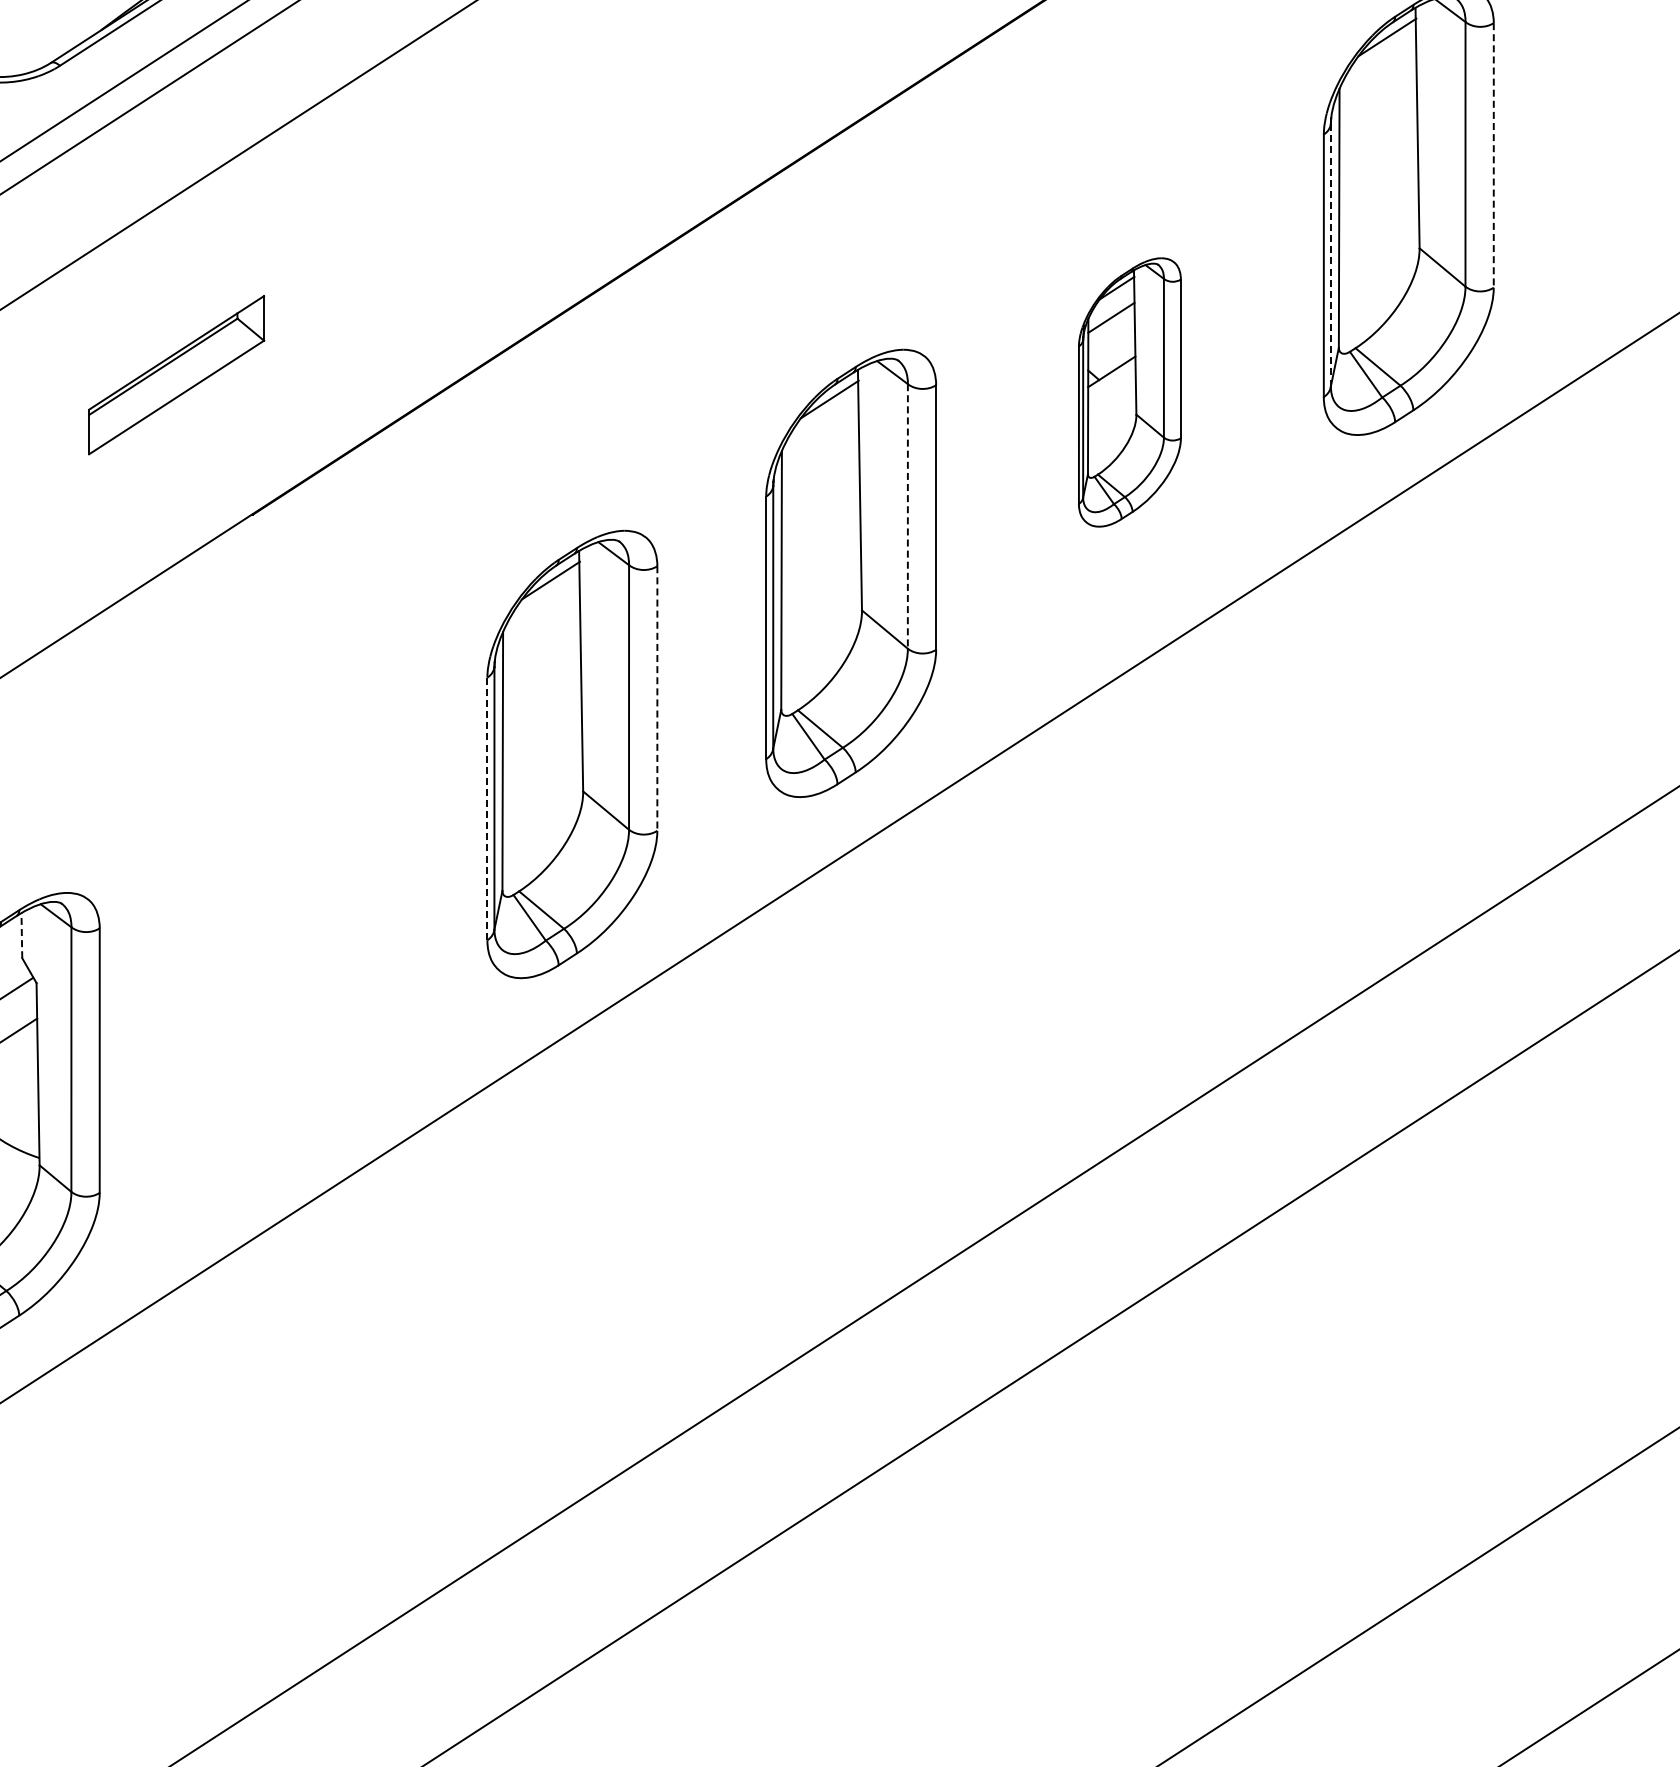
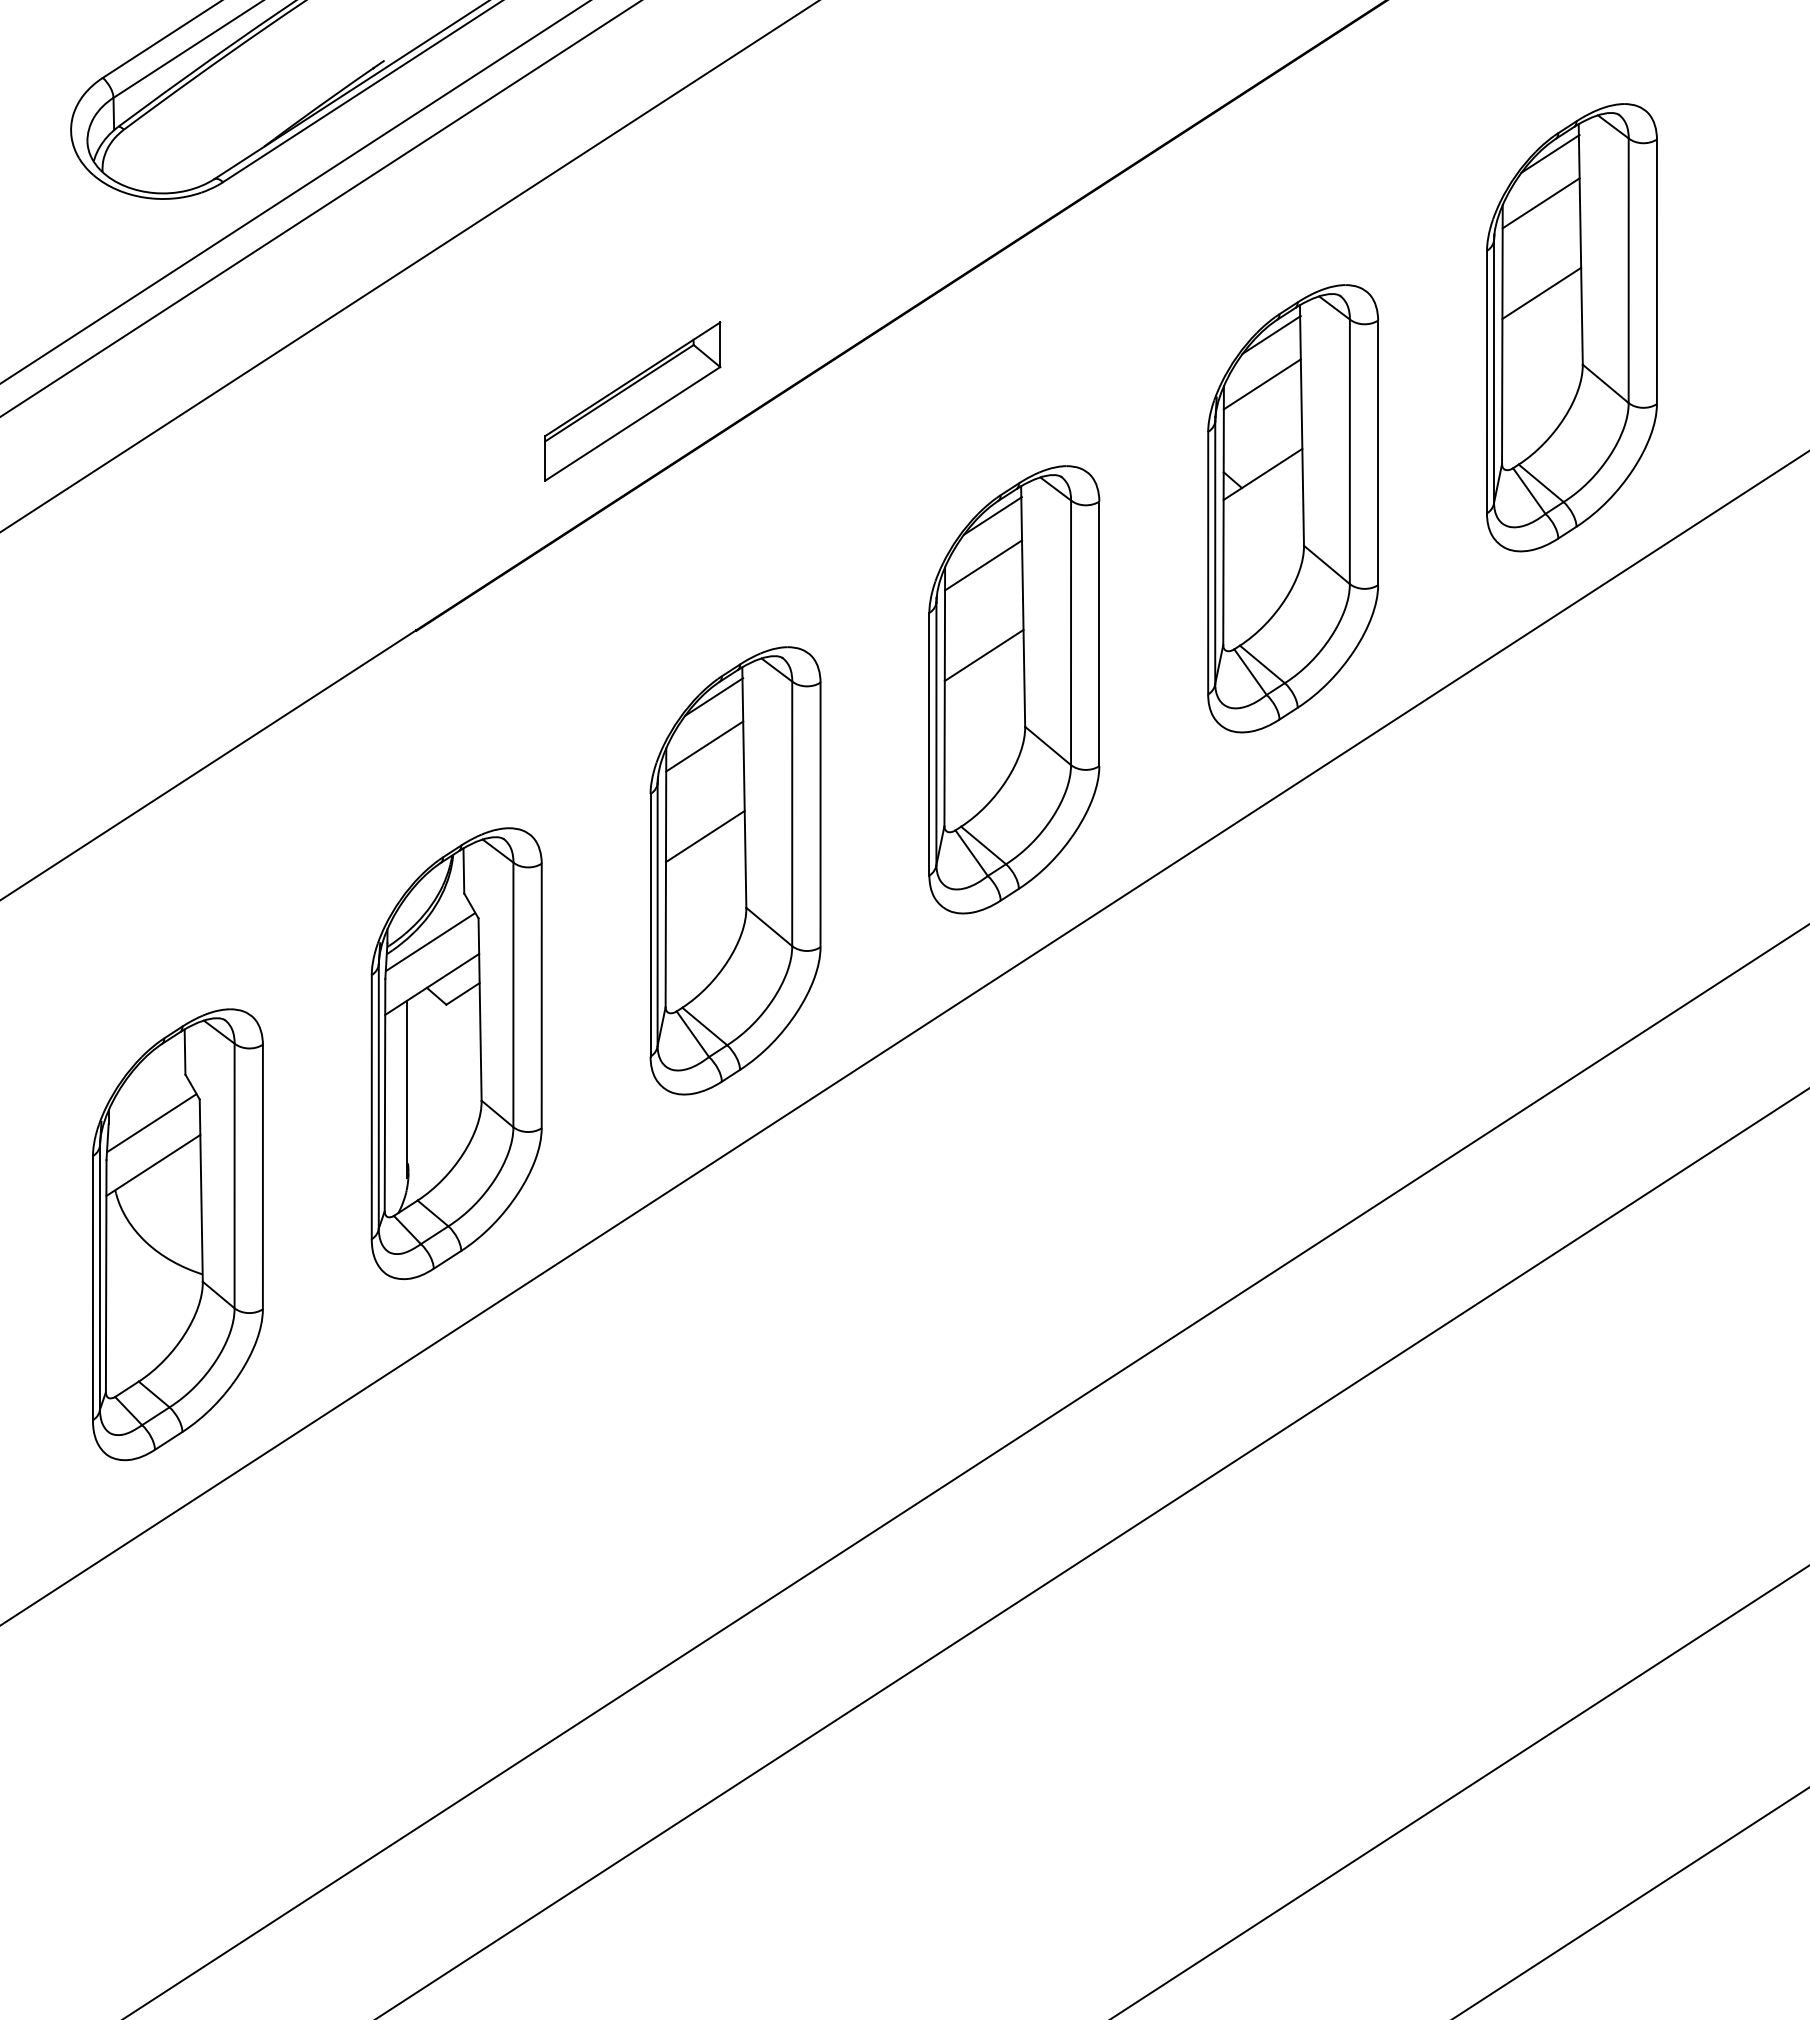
line: (1377, 87) -> (1540, 203), added
line: (1493, 156) -> (1656, 272), dashed -> solid
line: (1378, 176) -> (1541, 292), added
line: (1331, 255) -> (1494, 371), dashed -> solid
part: (176, 375) -> (632, 401), moved
part: (1129, 392) -> (1292, 508), size x1.67
line: (820, 449) -> (983, 565), added
line: (908, 517) -> (1071, 633), dashed -> solid
line: (820, 539) -> (983, 655), added
line: (541, 630) -> (704, 746), added
line: (657, 699) -> (820, 815), dashed -> solid
line: (542, 720) -> (705, 836), added
line: (487, 808) -> (650, 924), dashed -> solid
line: (22, 936) -> (185, 1052), dashed -> solid
part: (293, 937) -> (456, 1053), added

